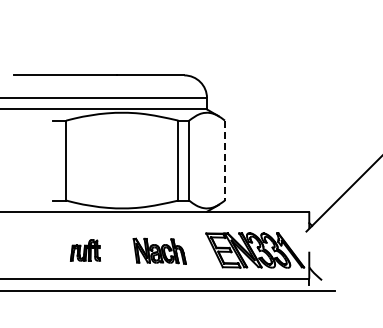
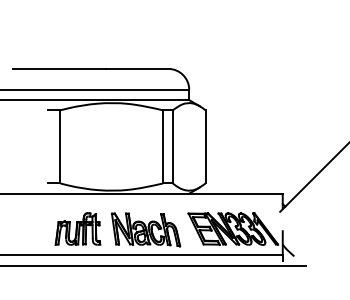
line: (224, 160) -> (205, 146), dashed -> solid
part: (85, 250) -> (78, 229), size x1.67
part: (159, 251) -> (145, 230), size x1.43

